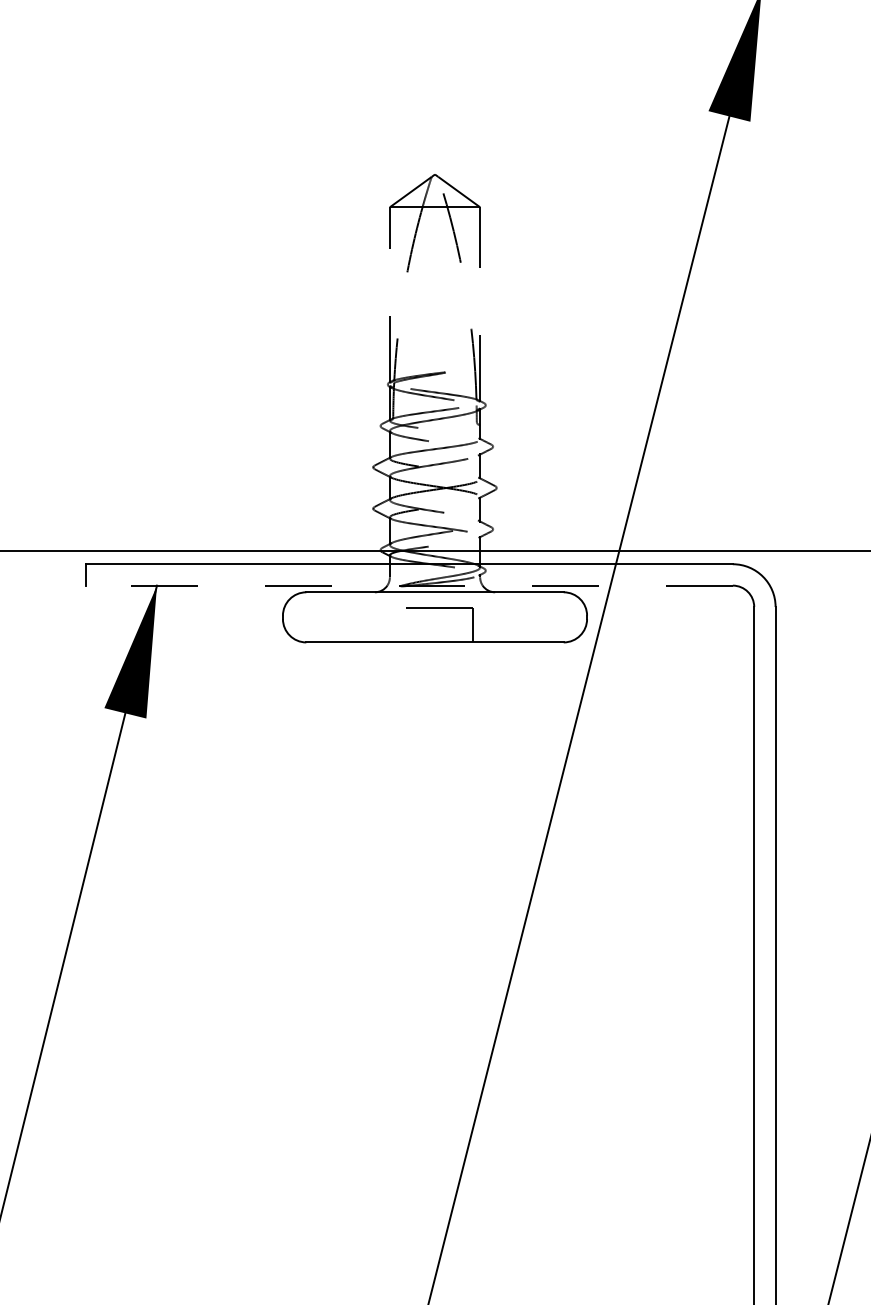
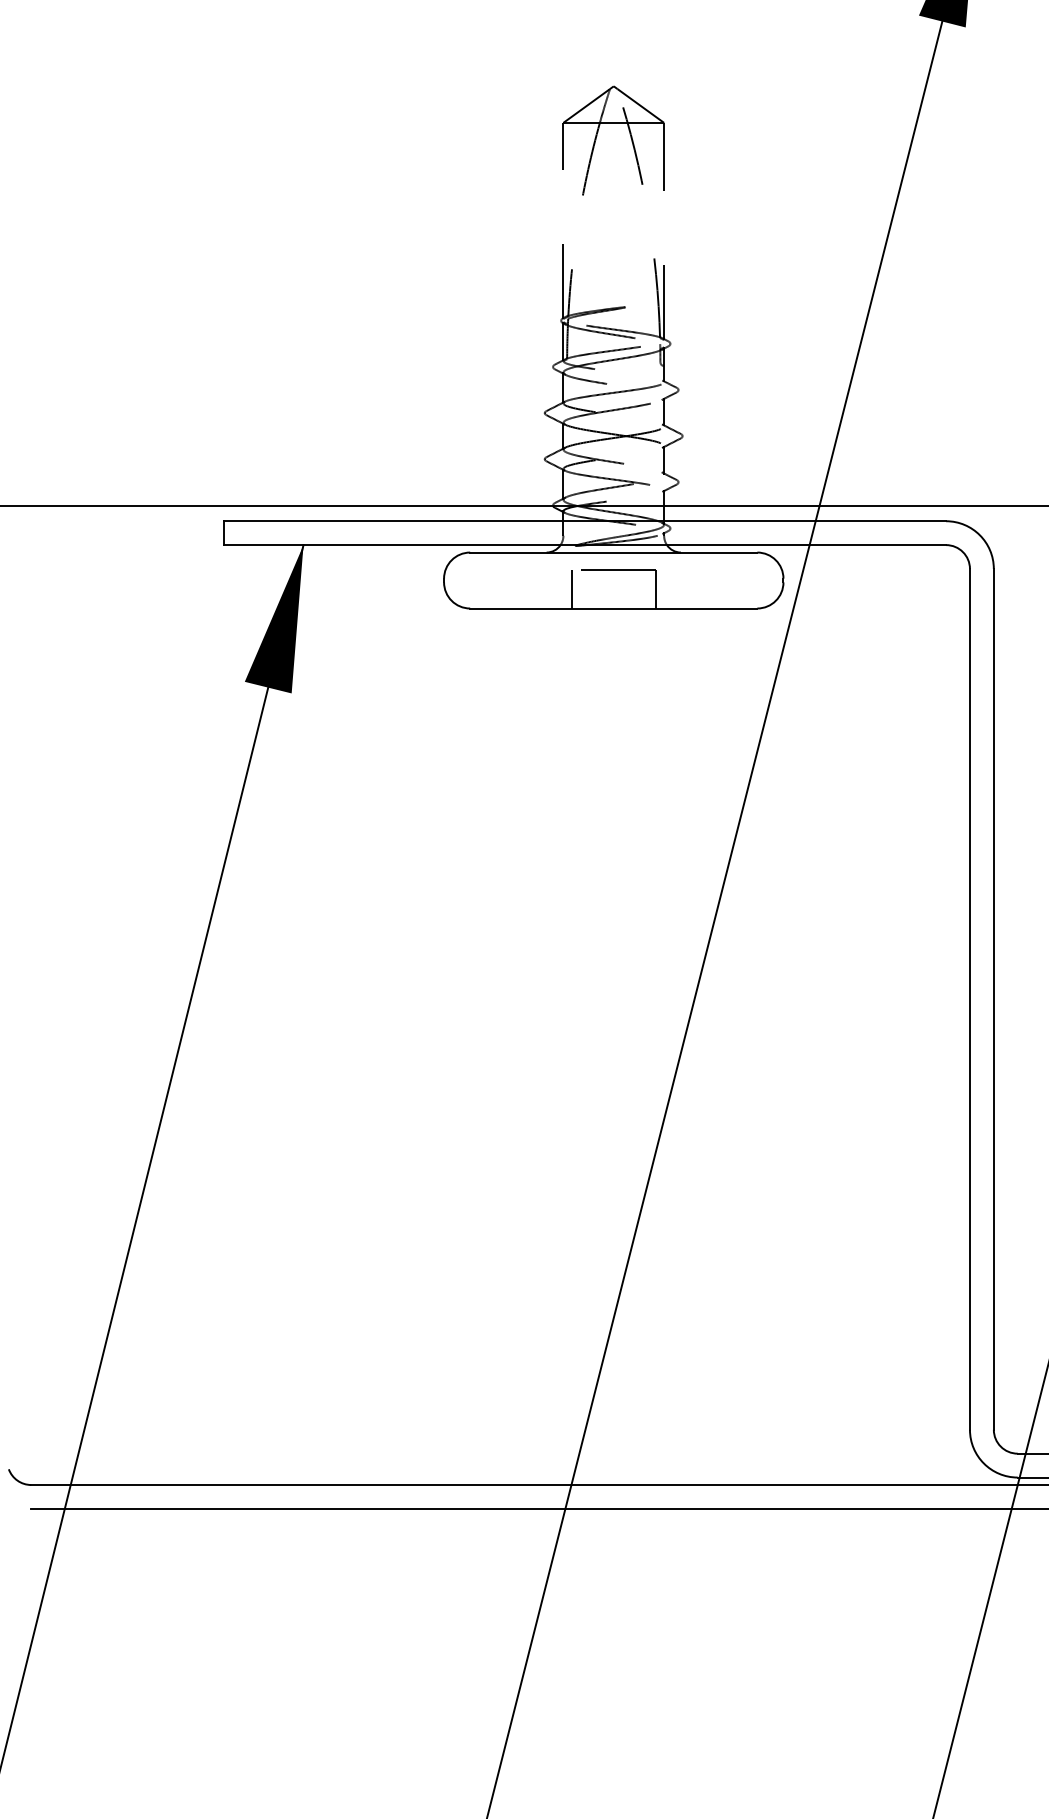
line: (408, 585) -> (584, 545), dashed -> solid
line: (397, 624) -> (571, 588), added

